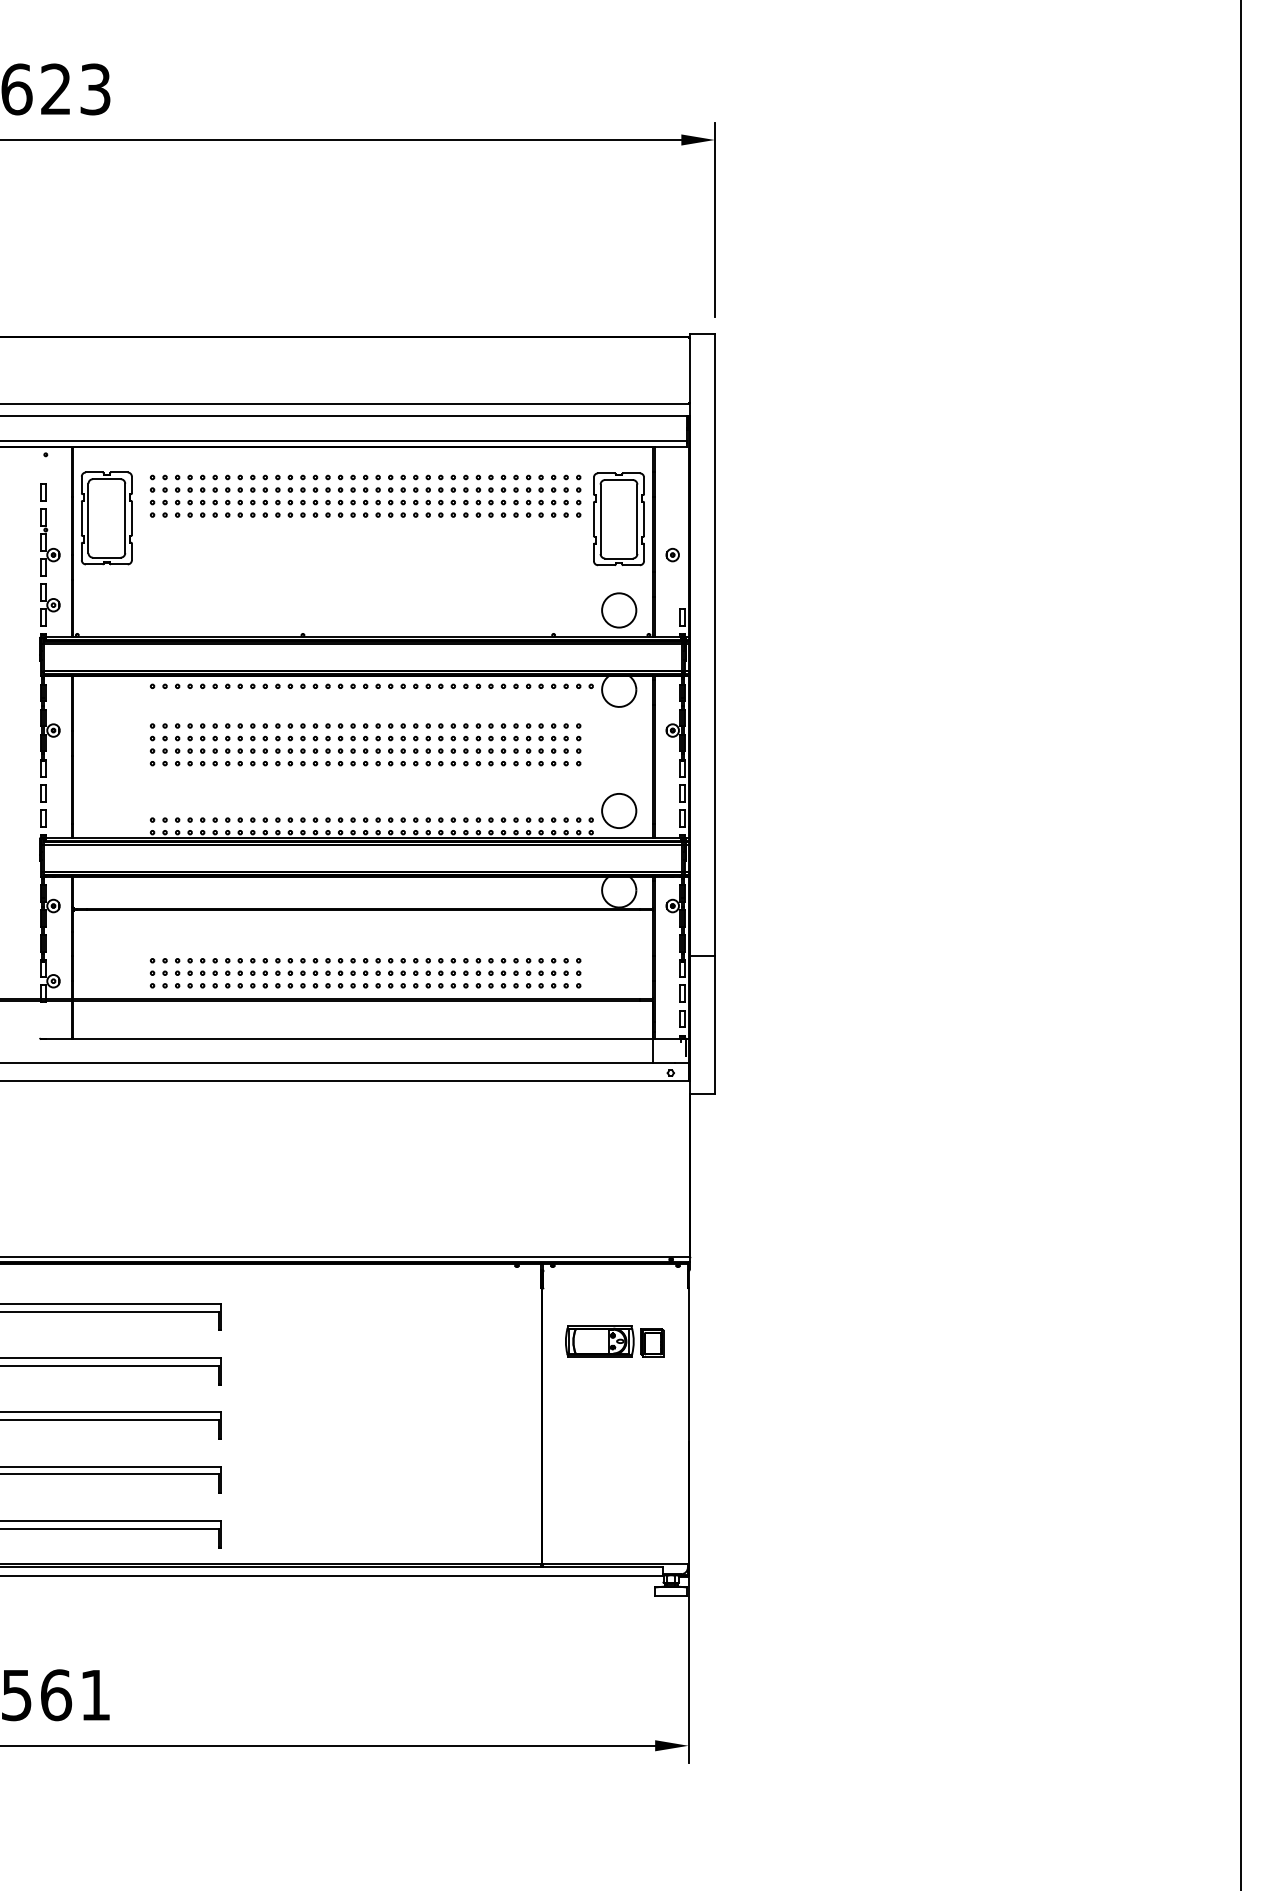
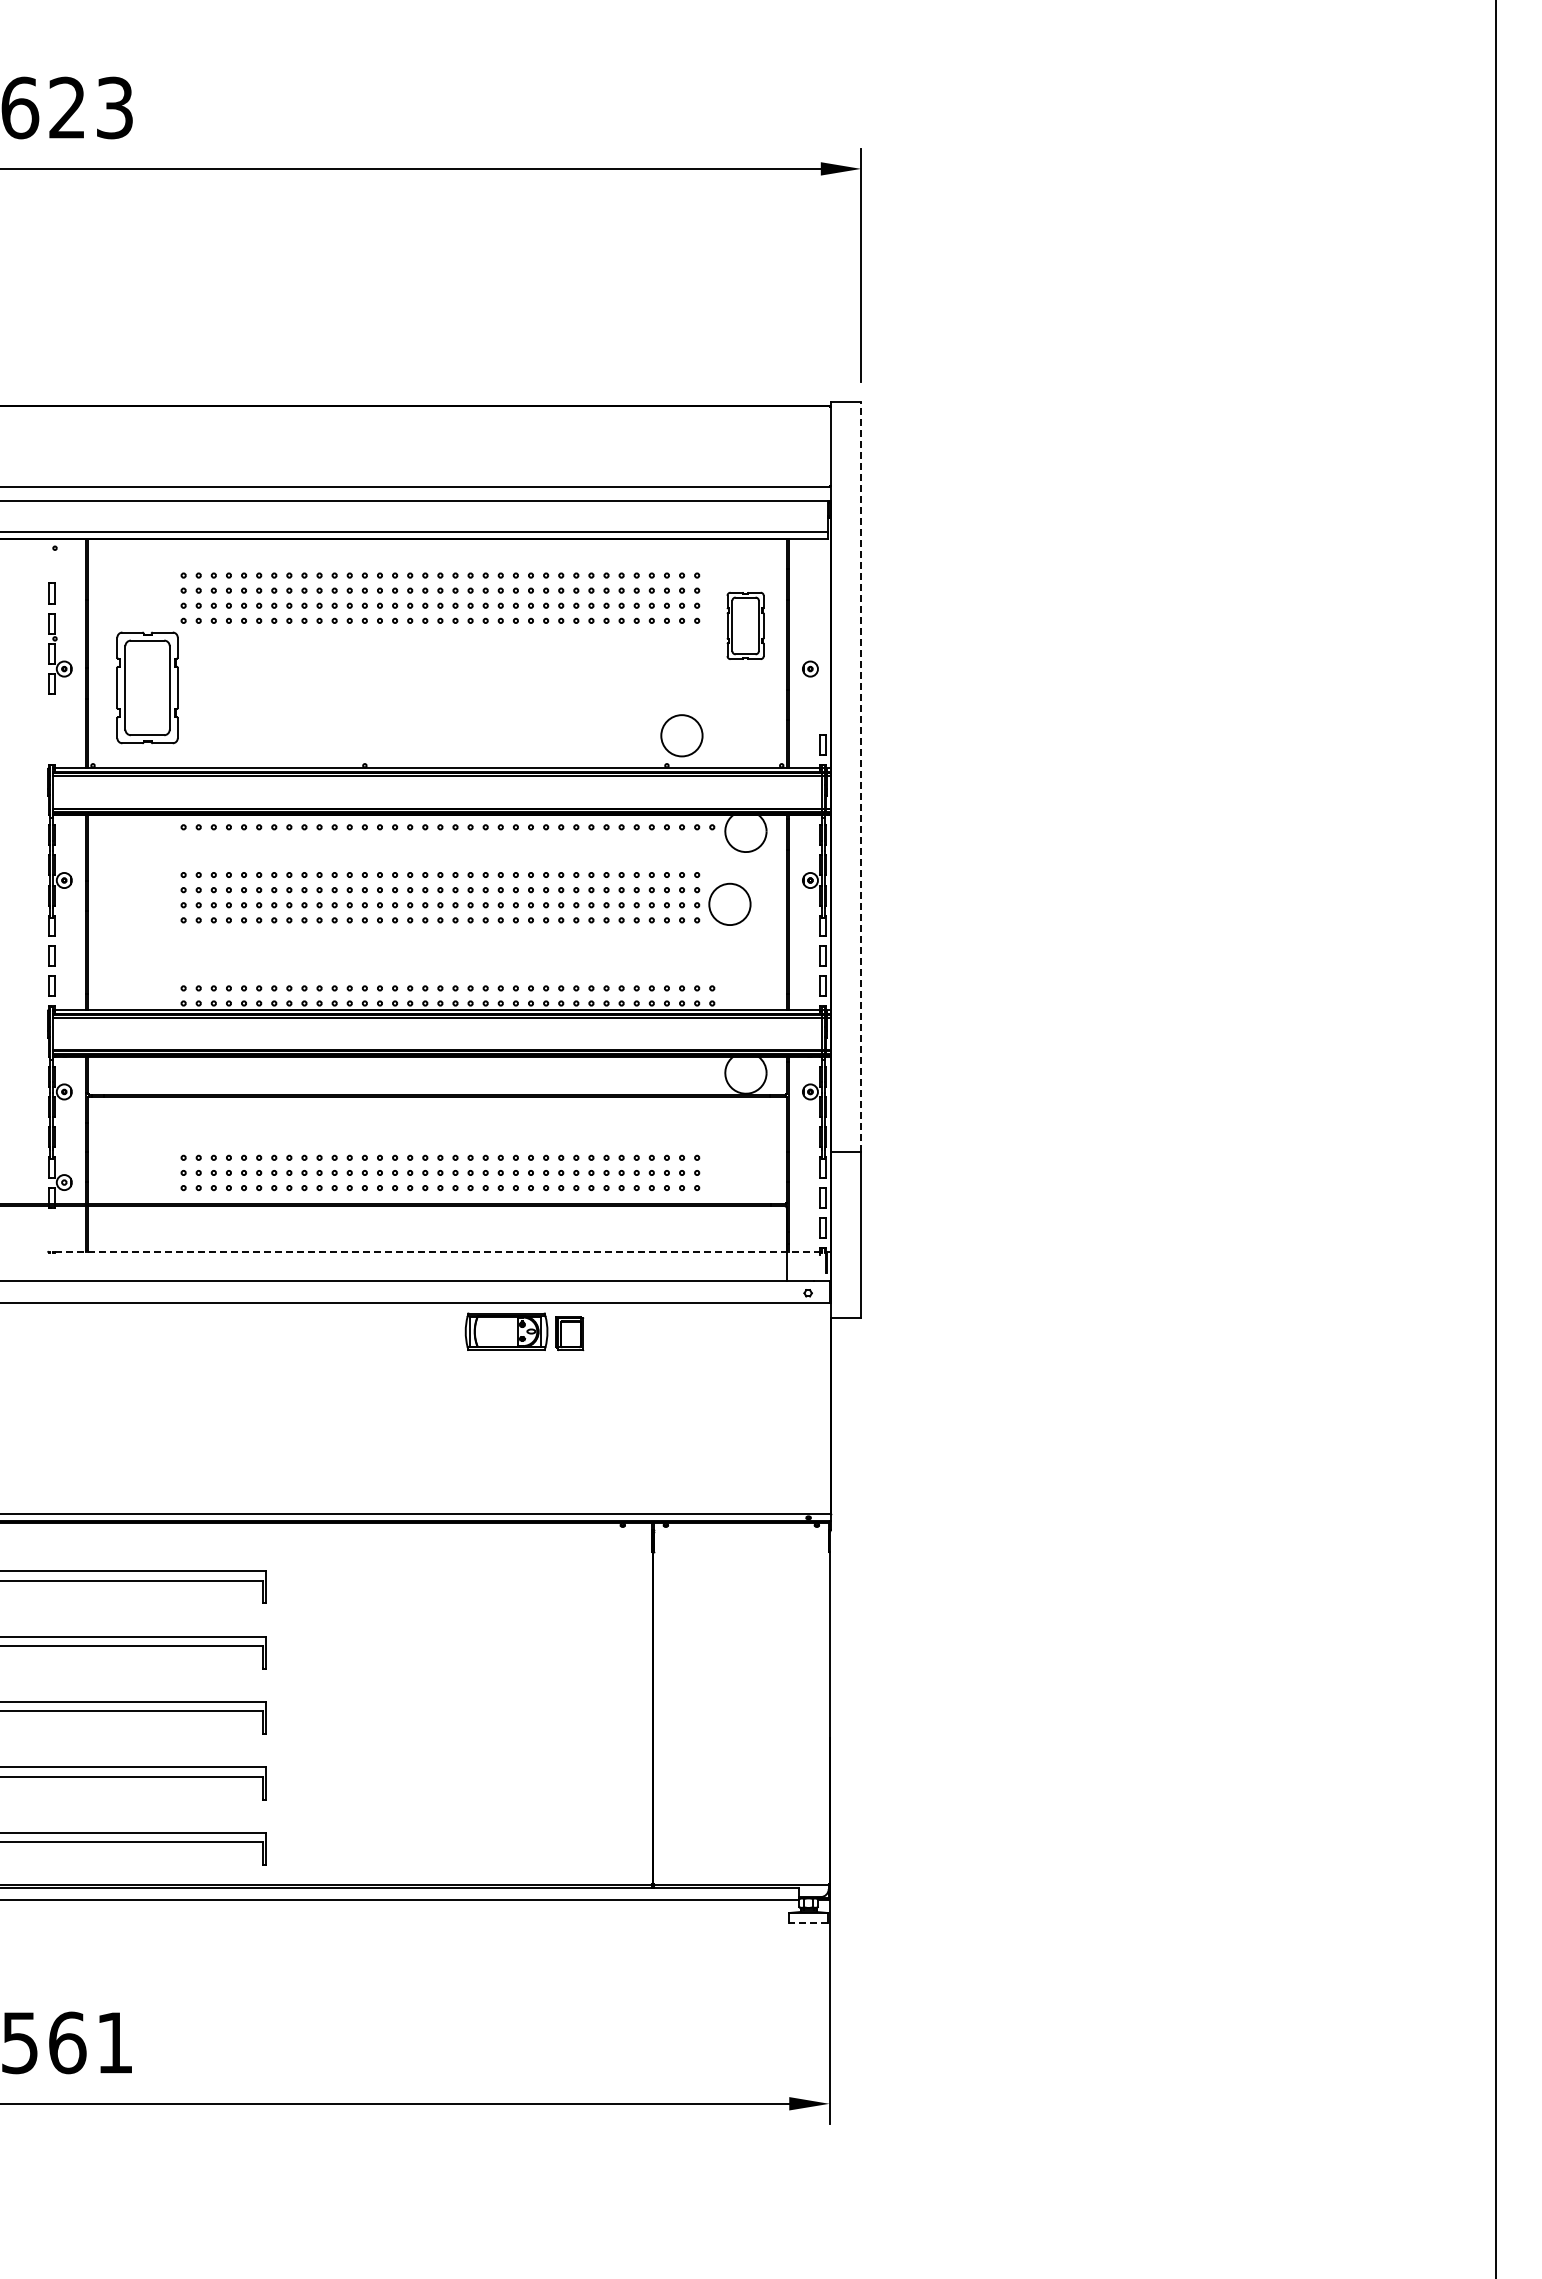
part: (106, 518) -> (147, 687), moved
part: (618, 518) -> (745, 625), size x0.6
part: (50, 605) -> (60, 729), removed
circle: (618, 610) -> (681, 735), moved
line: (715, 644) -> (861, 776), solid -> dashed
circle: (618, 810) -> (729, 903), moved
line: (367, 1038) -> (442, 1251), solid -> dashed
part: (614, 1341) -> (524, 1331), moved
line: (671, 1596) -> (808, 1923), solid -> dashed

